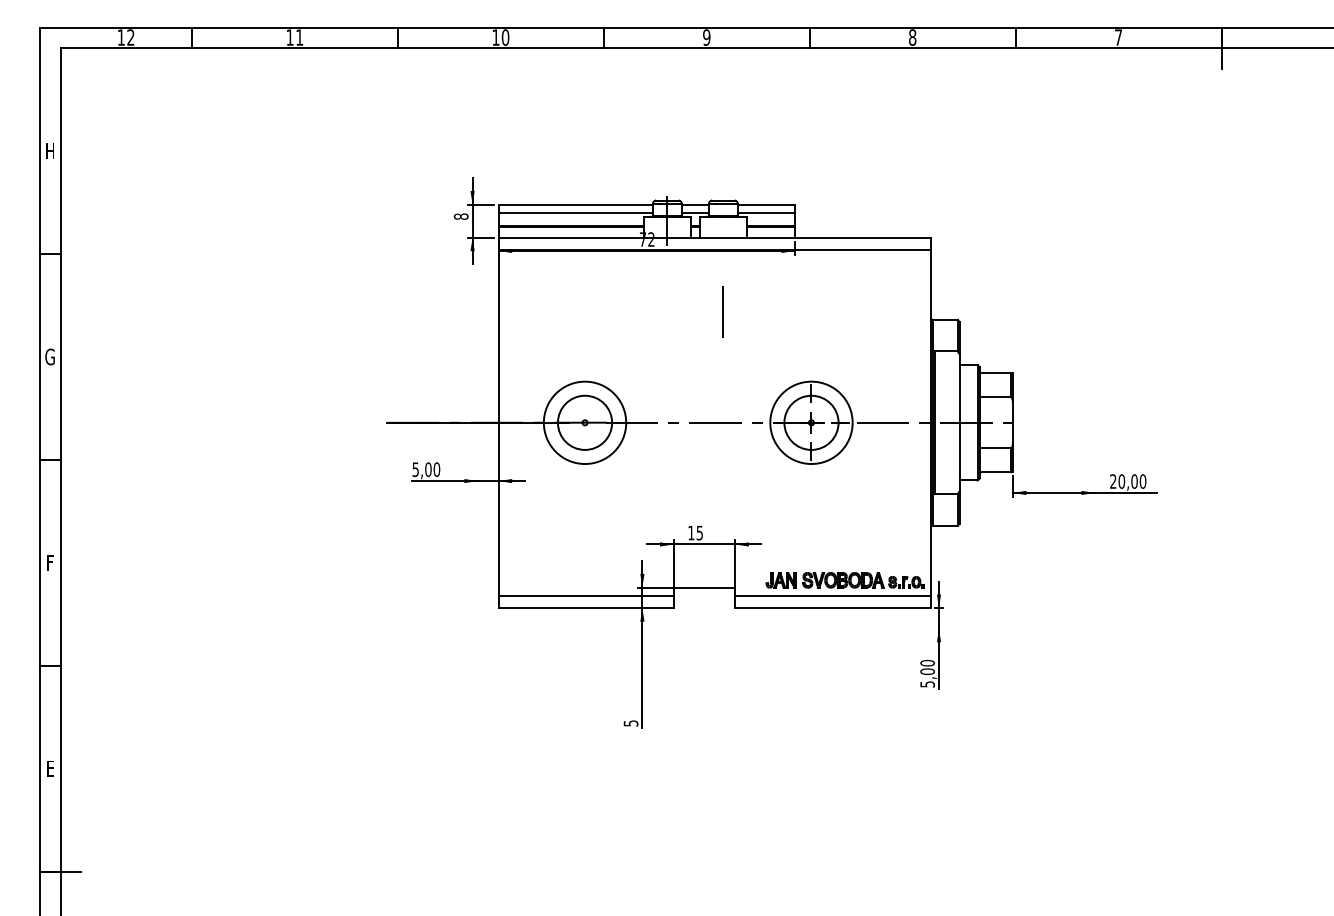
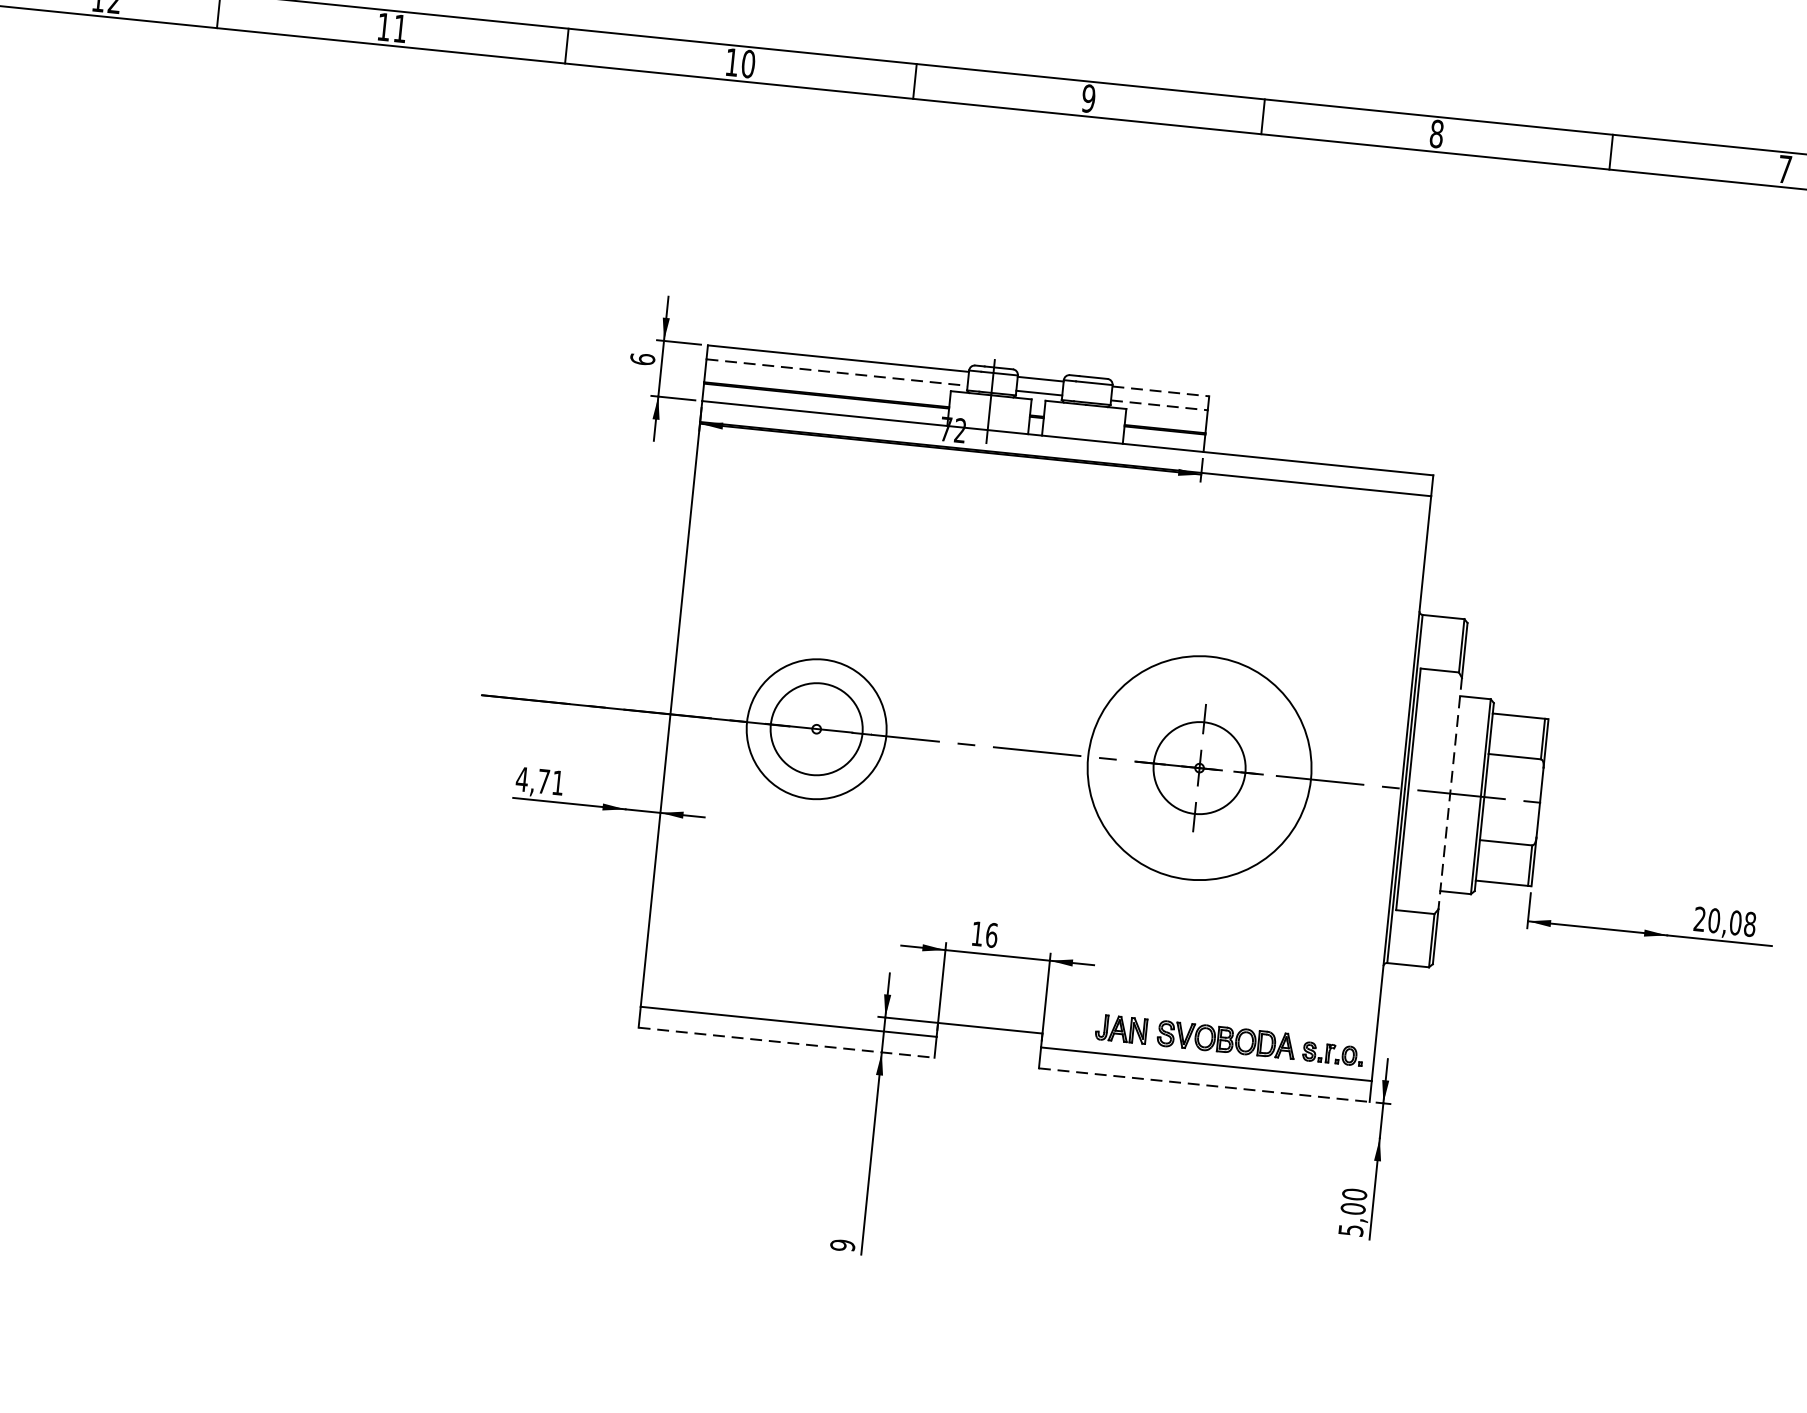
line: (766, 204) -> (1161, 391), solid -> dashed
line: (576, 212) -> (838, 372), solid -> dashed
line: (766, 212) -> (1159, 404), solid -> dashed
text: (460, 216) -> (641, 358), 8 -> 6
line: (722, 311) -> (1068, 564), removed
circle: (811, 422) -> (1199, 767), size x1.6
line: (959, 423) -> (1449, 794), solid -> dashed
text: (426, 469) -> (540, 780), 5,00 -> 4,71
text: (1142, 481) -> (1749, 924), 20,00 -> 20,08
text: (699, 532) -> (991, 934), 15 -> 16
line: (586, 608) -> (787, 1043), solid -> dashed
line: (833, 608) -> (1204, 1085), solid -> dashed
text: (630, 723) -> (841, 1245), 5 -> 9

